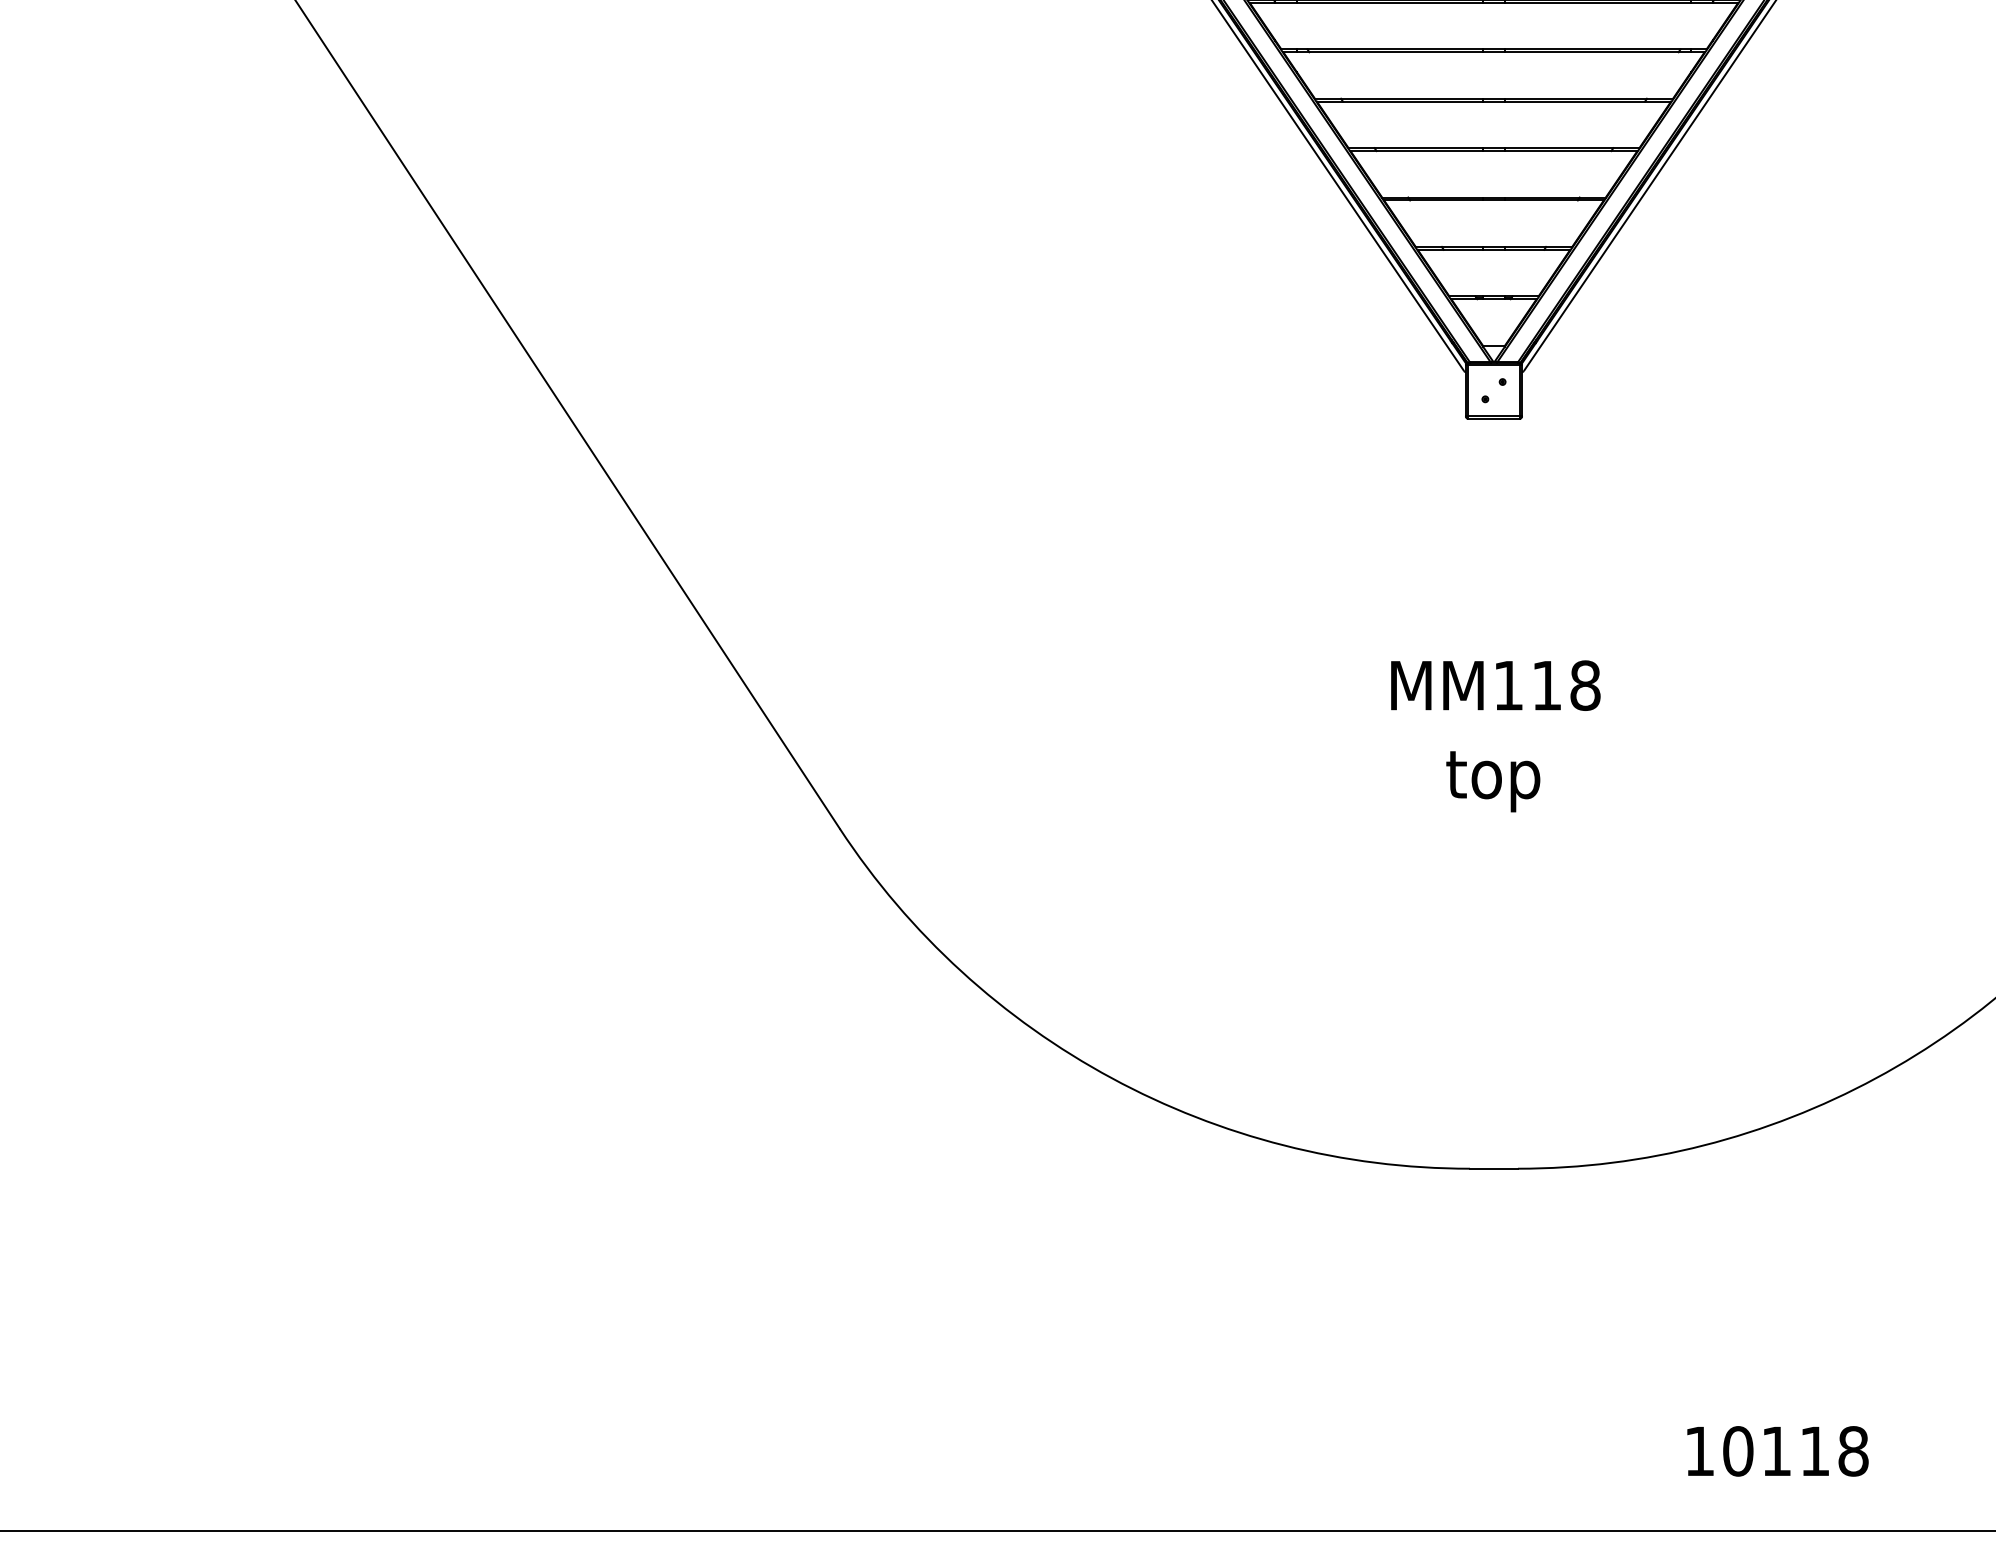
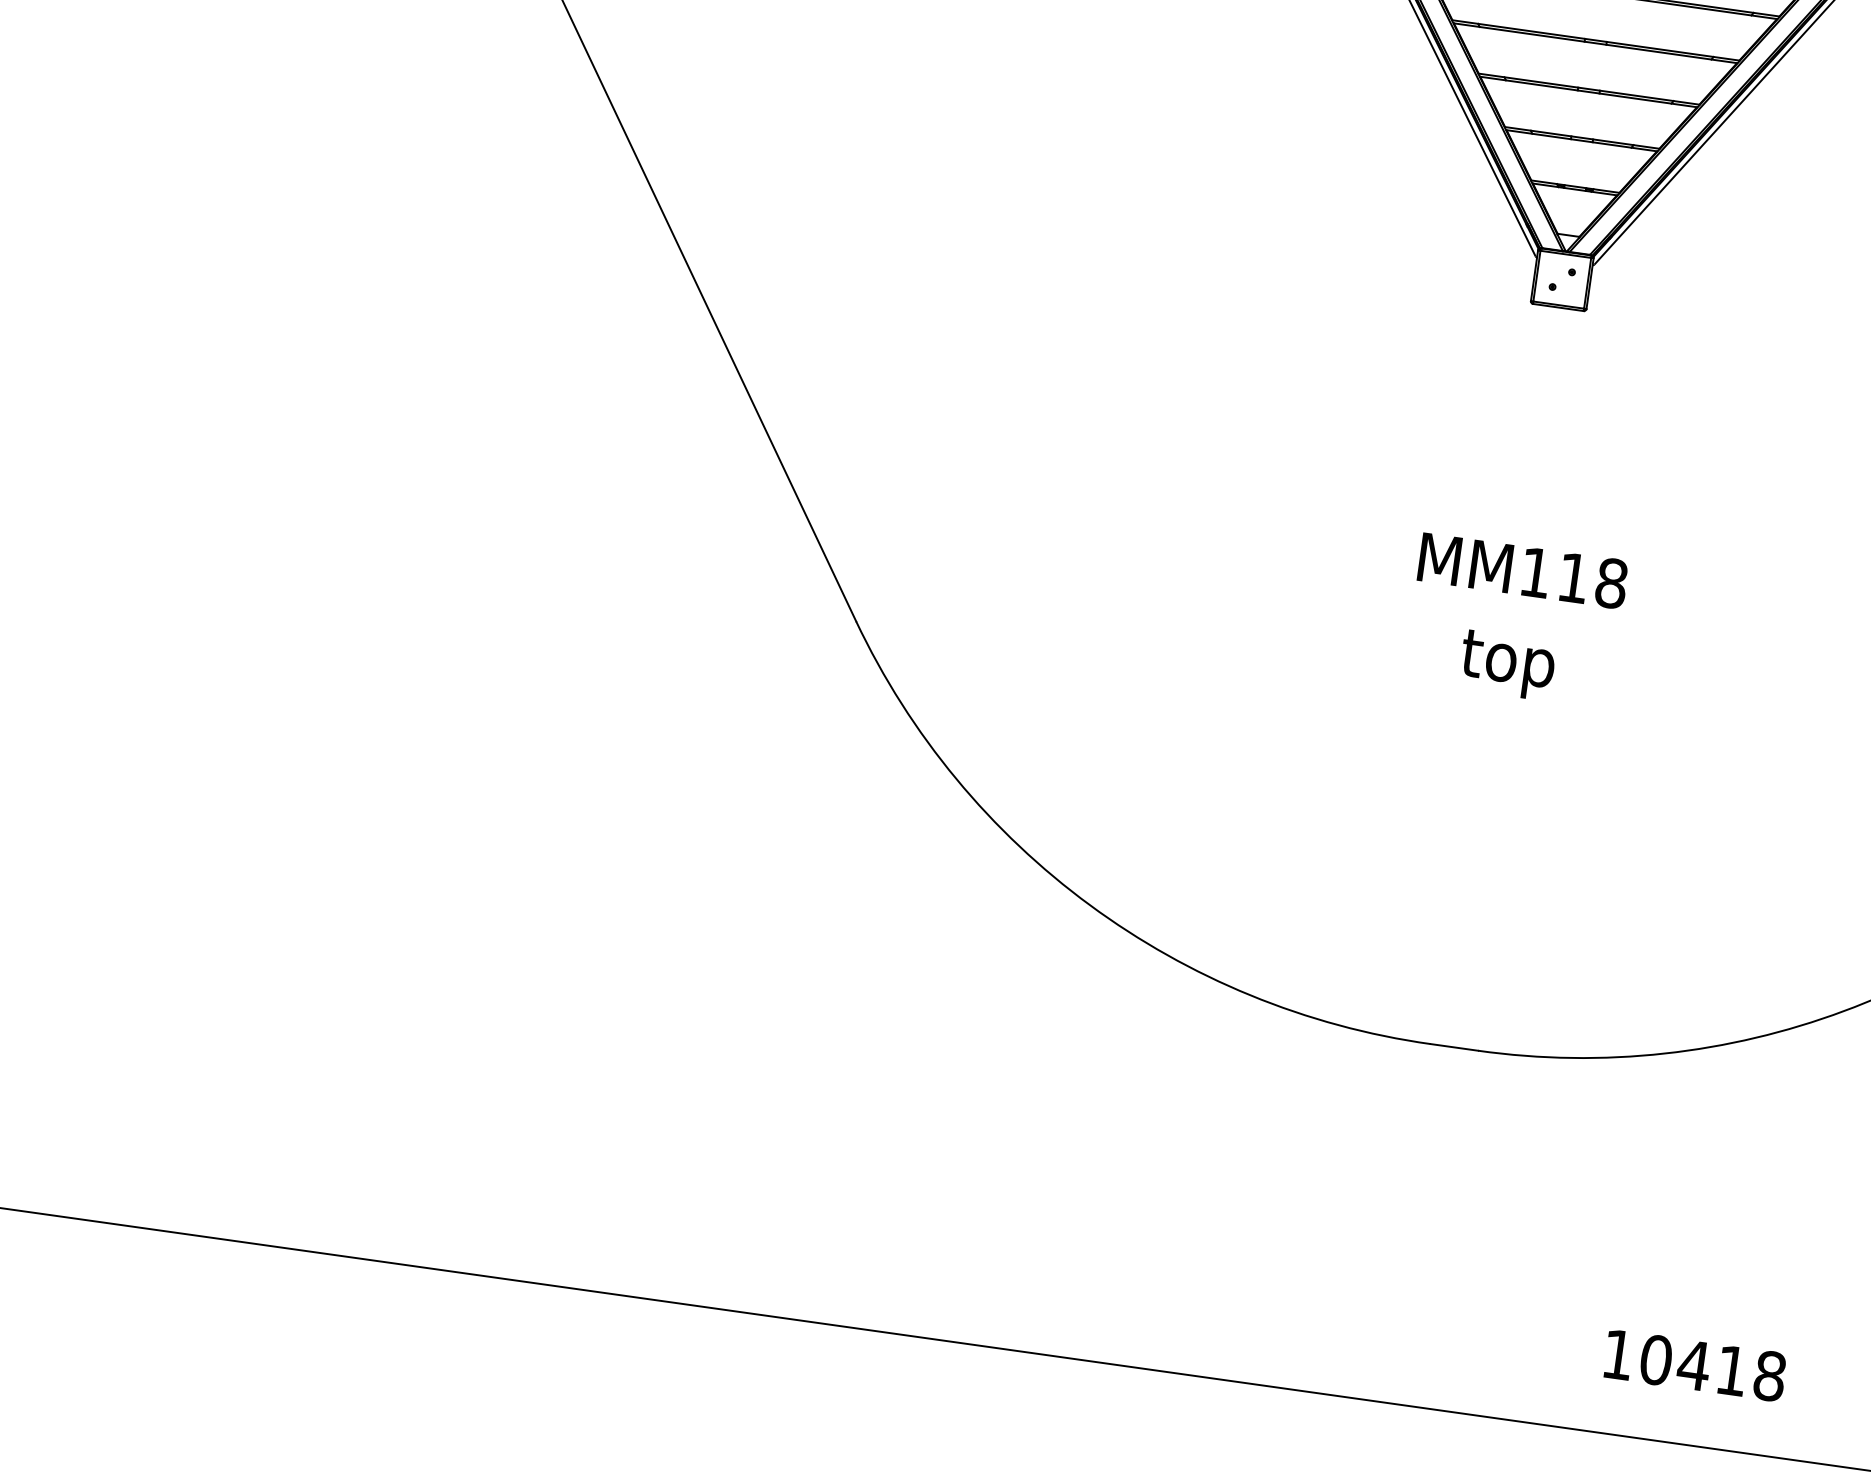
text: (1776, 1450) -> (1694, 1364), 10118 -> 10418

